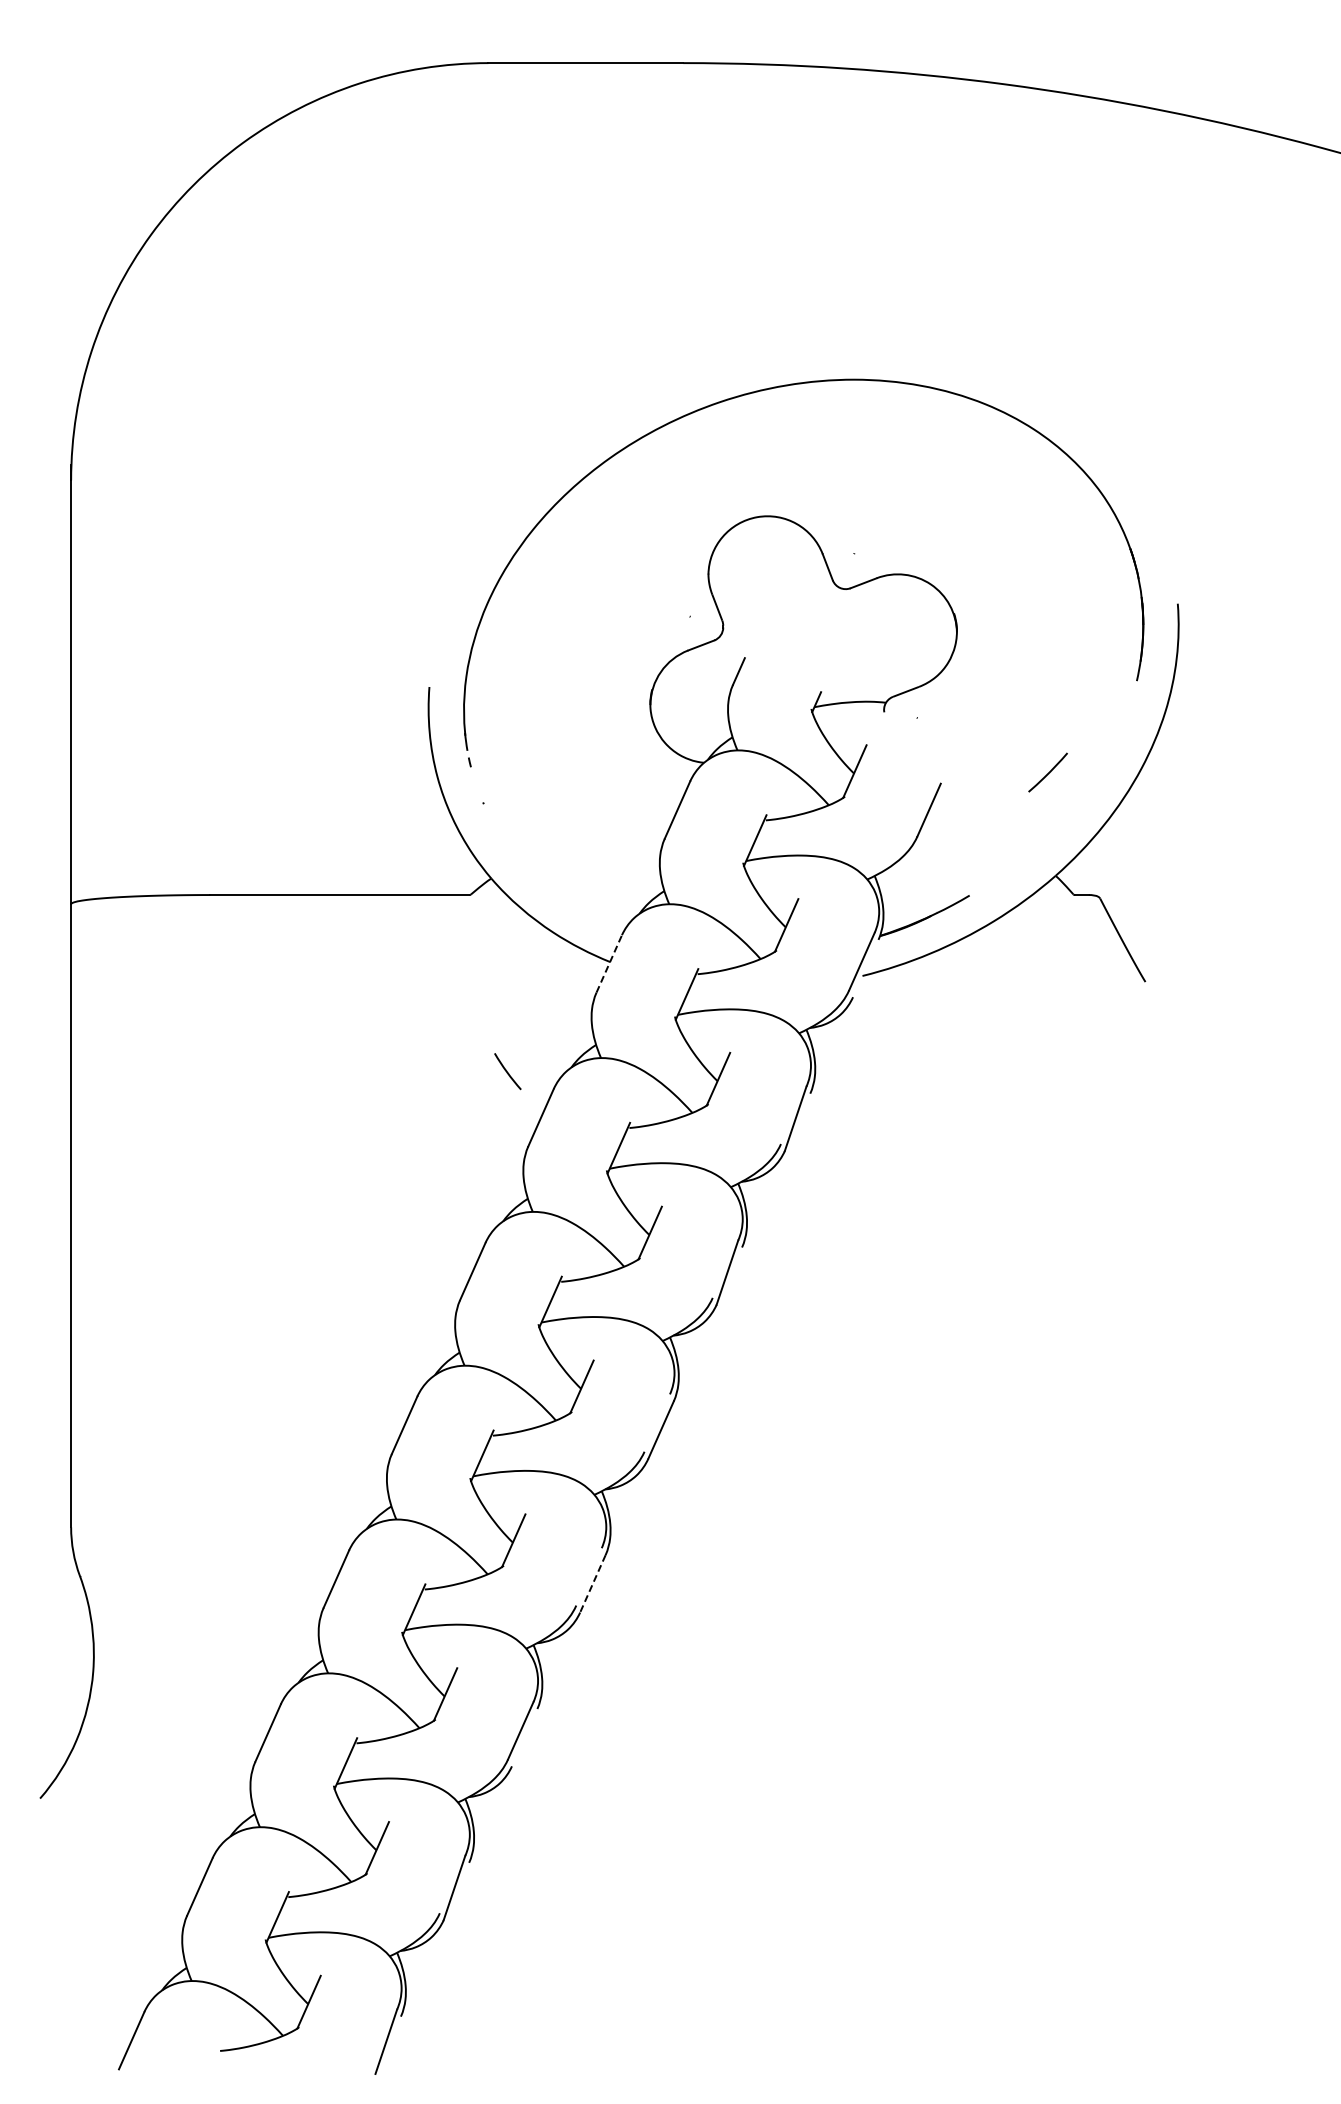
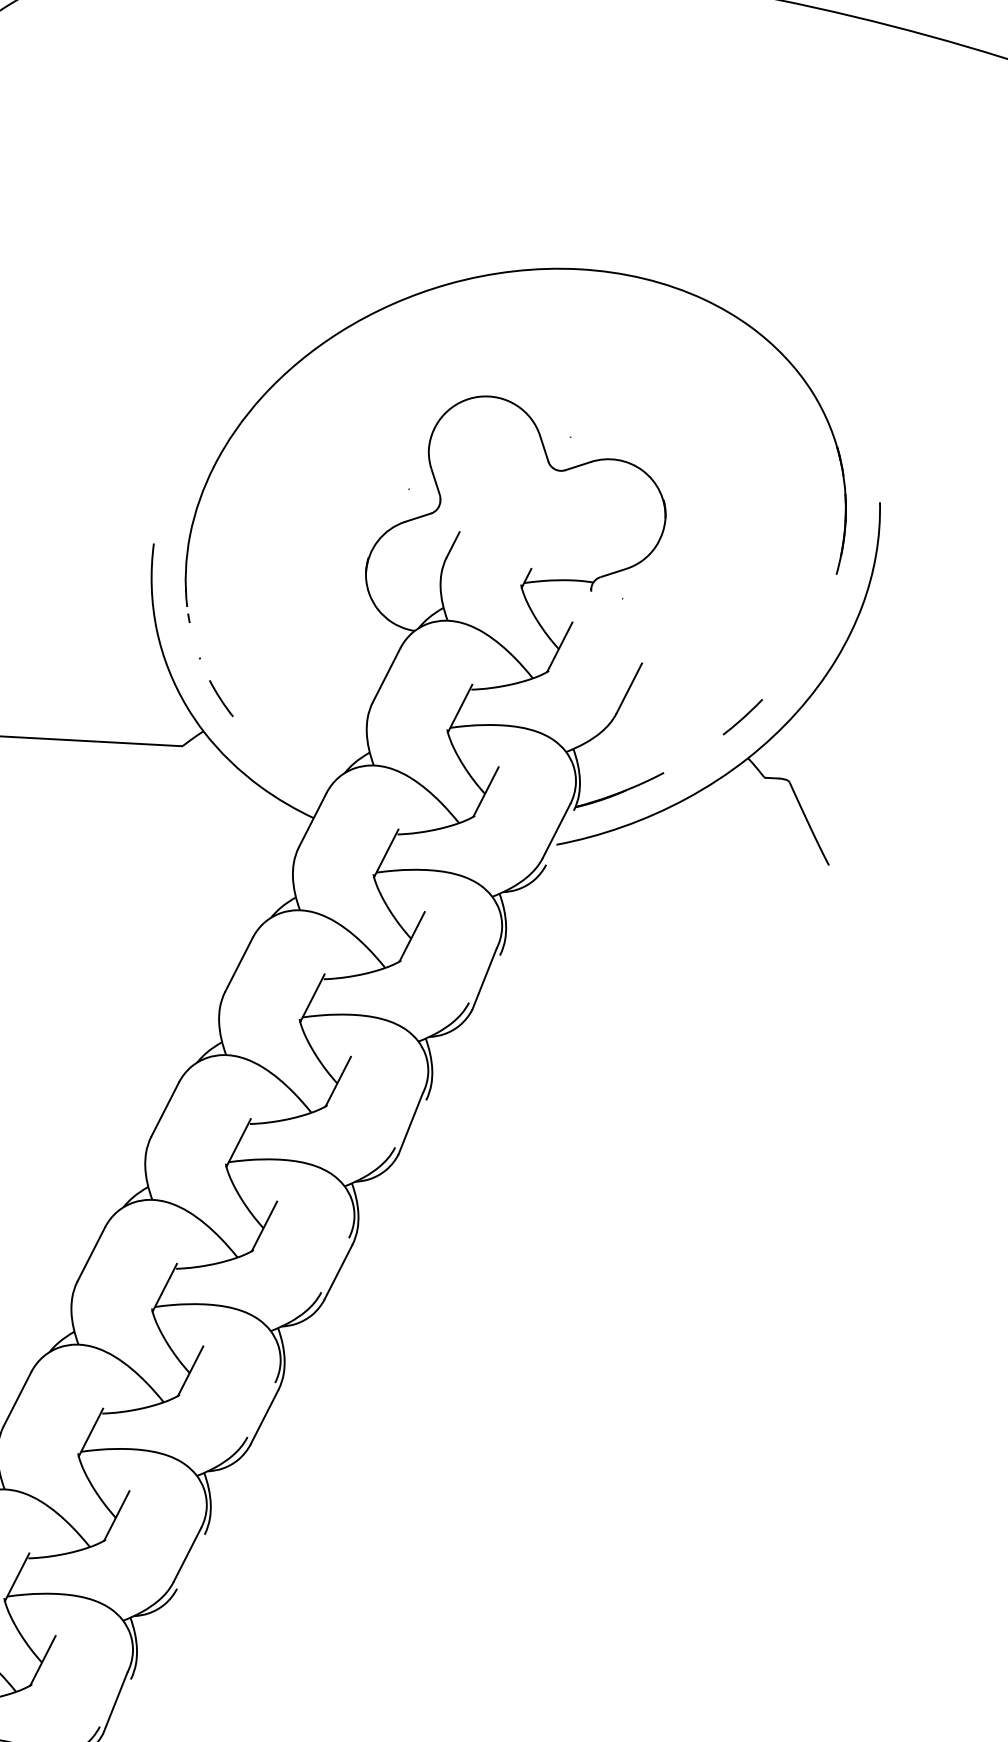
line: (1048, 772) -> (743, 717), moved
line: (609, 963) -> (313, 819), dashed -> solid
line: (507, 1071) -> (221, 698), moved
line: (592, 1584) -> (264, 1417), dashed -> solid

